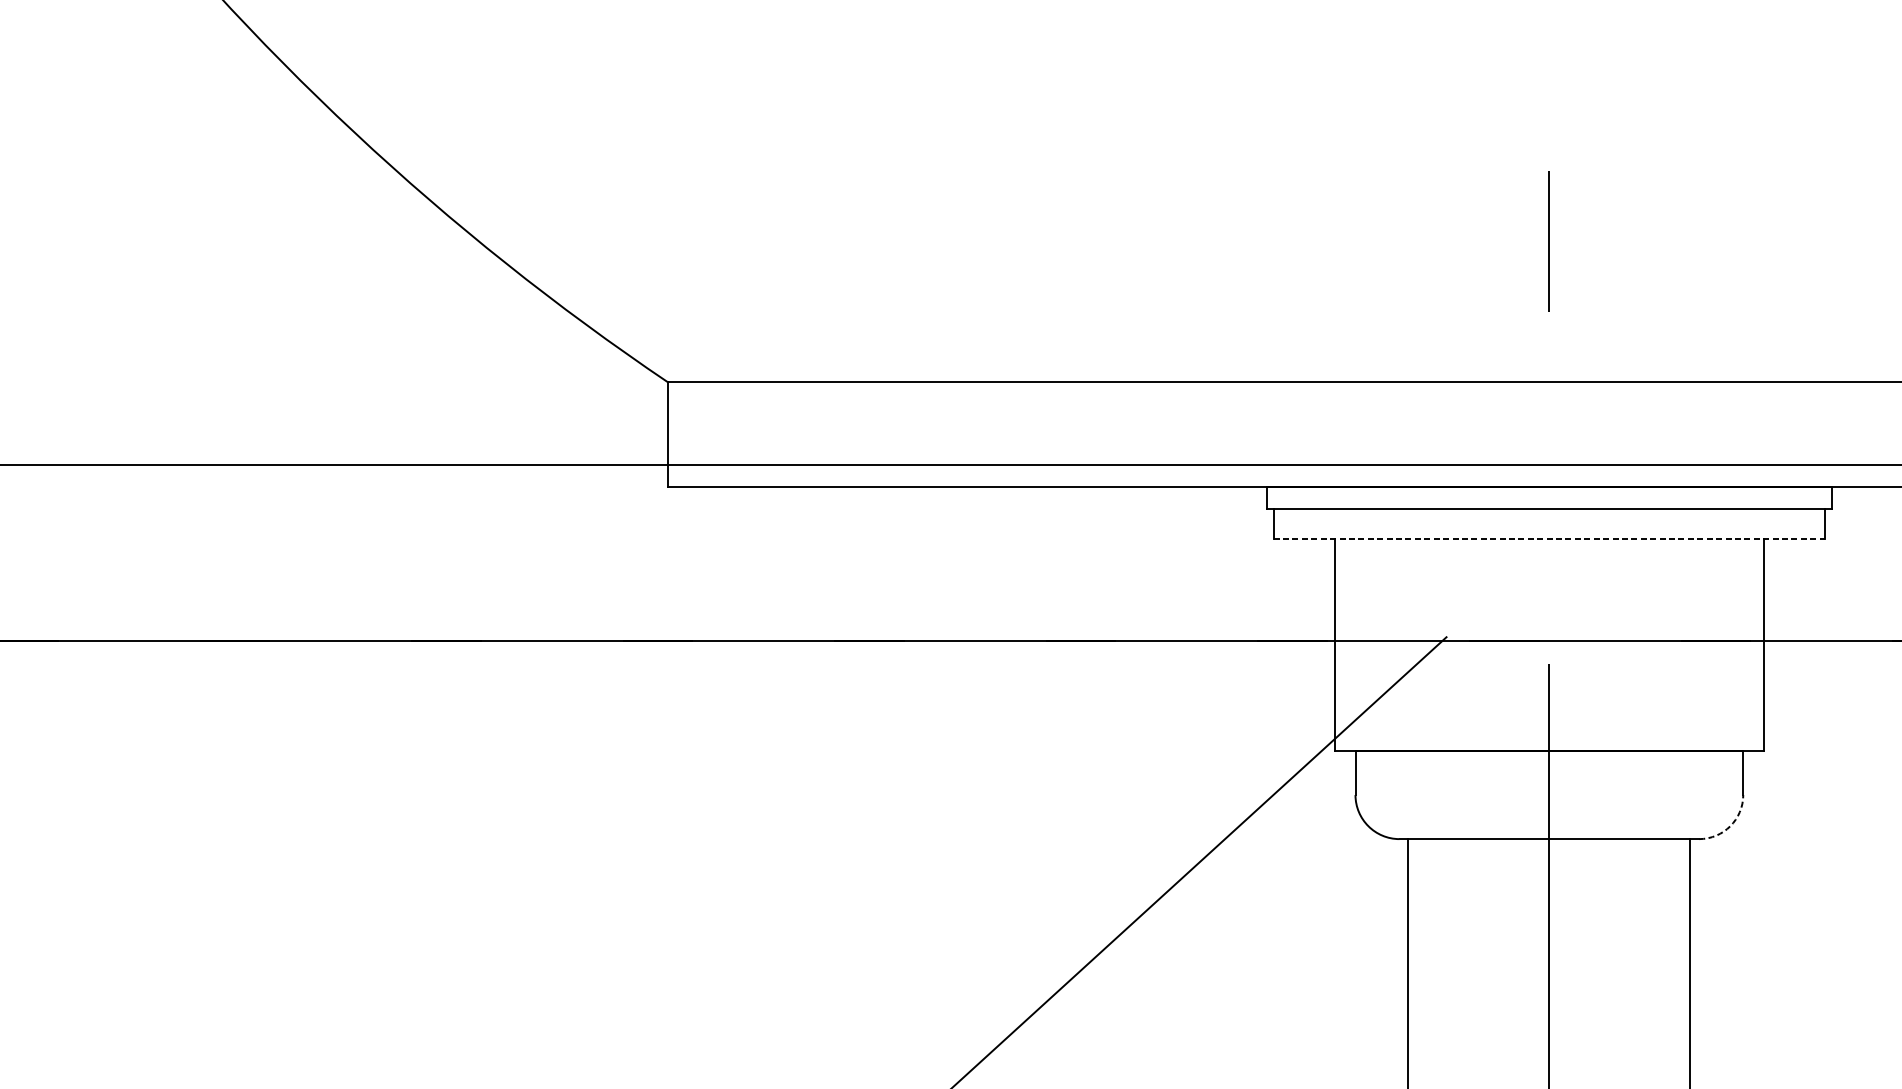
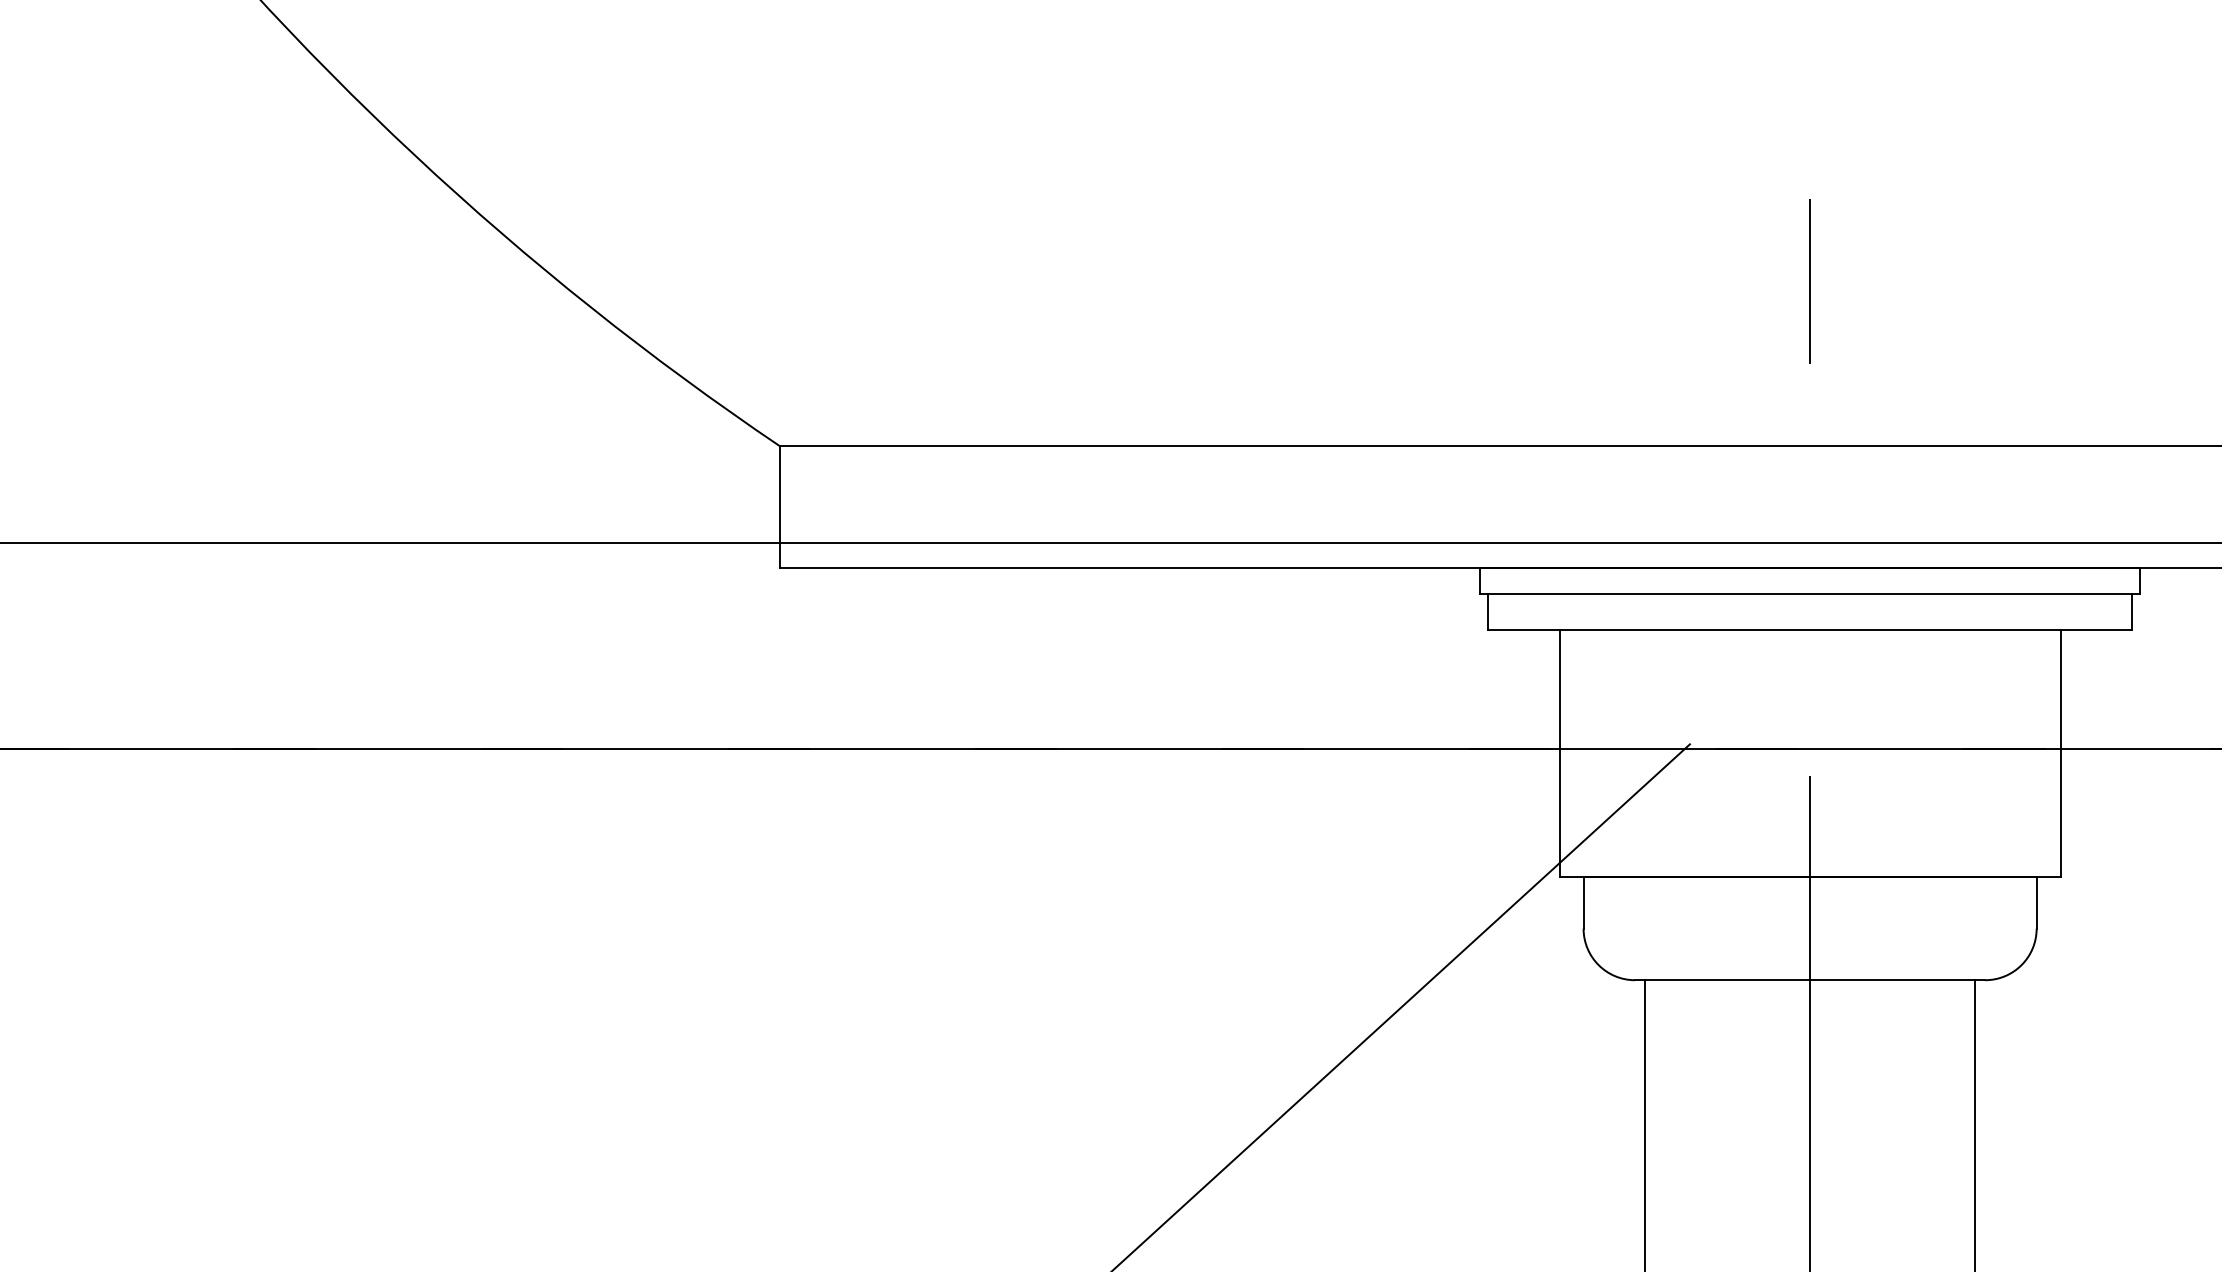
line: (1549, 539) -> (1810, 630), dashed -> solid
arc: (1730, 826) -> (2021, 965), dashed -> solid

